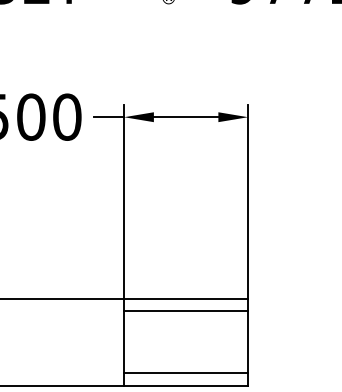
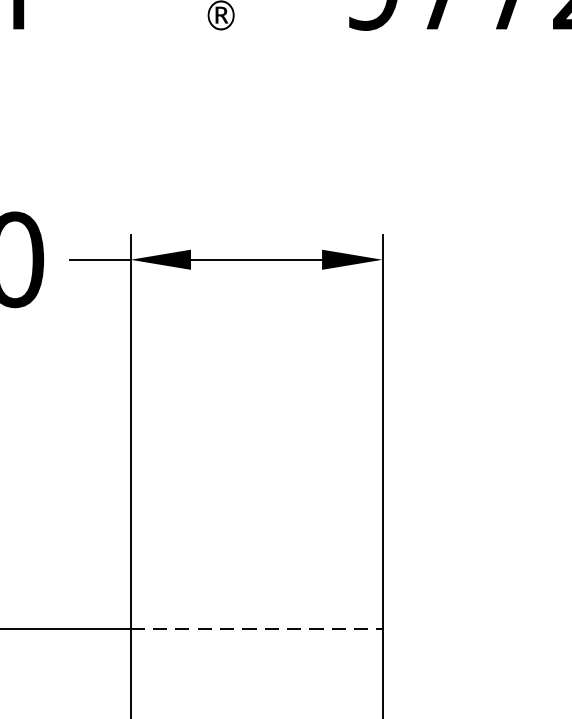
line: (186, 299) -> (257, 630), solid -> dashed
line: (186, 311) -> (257, 654), removed

